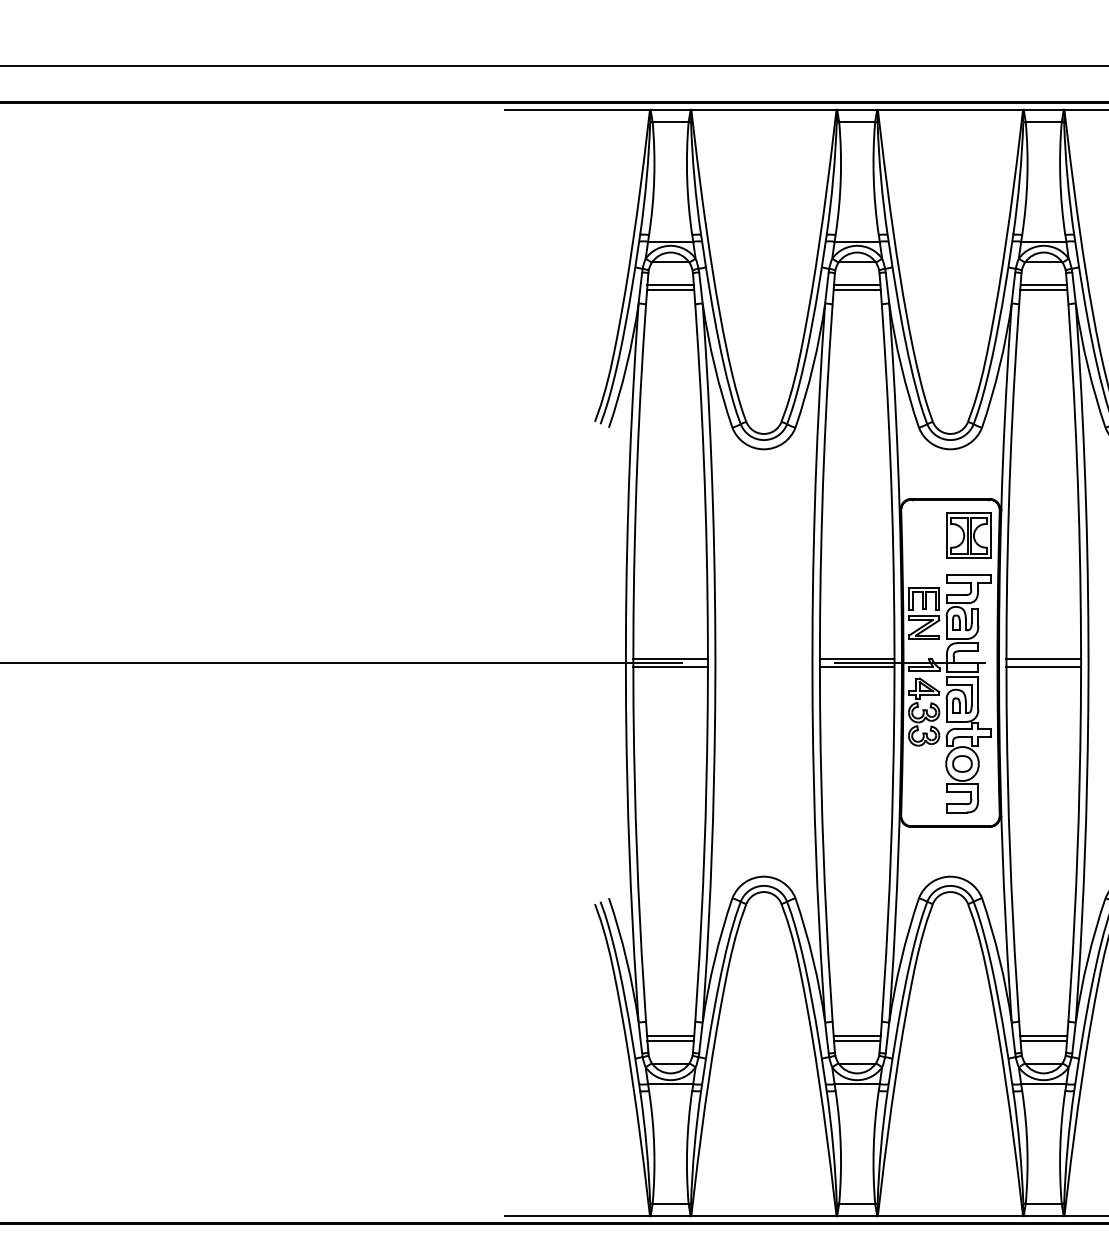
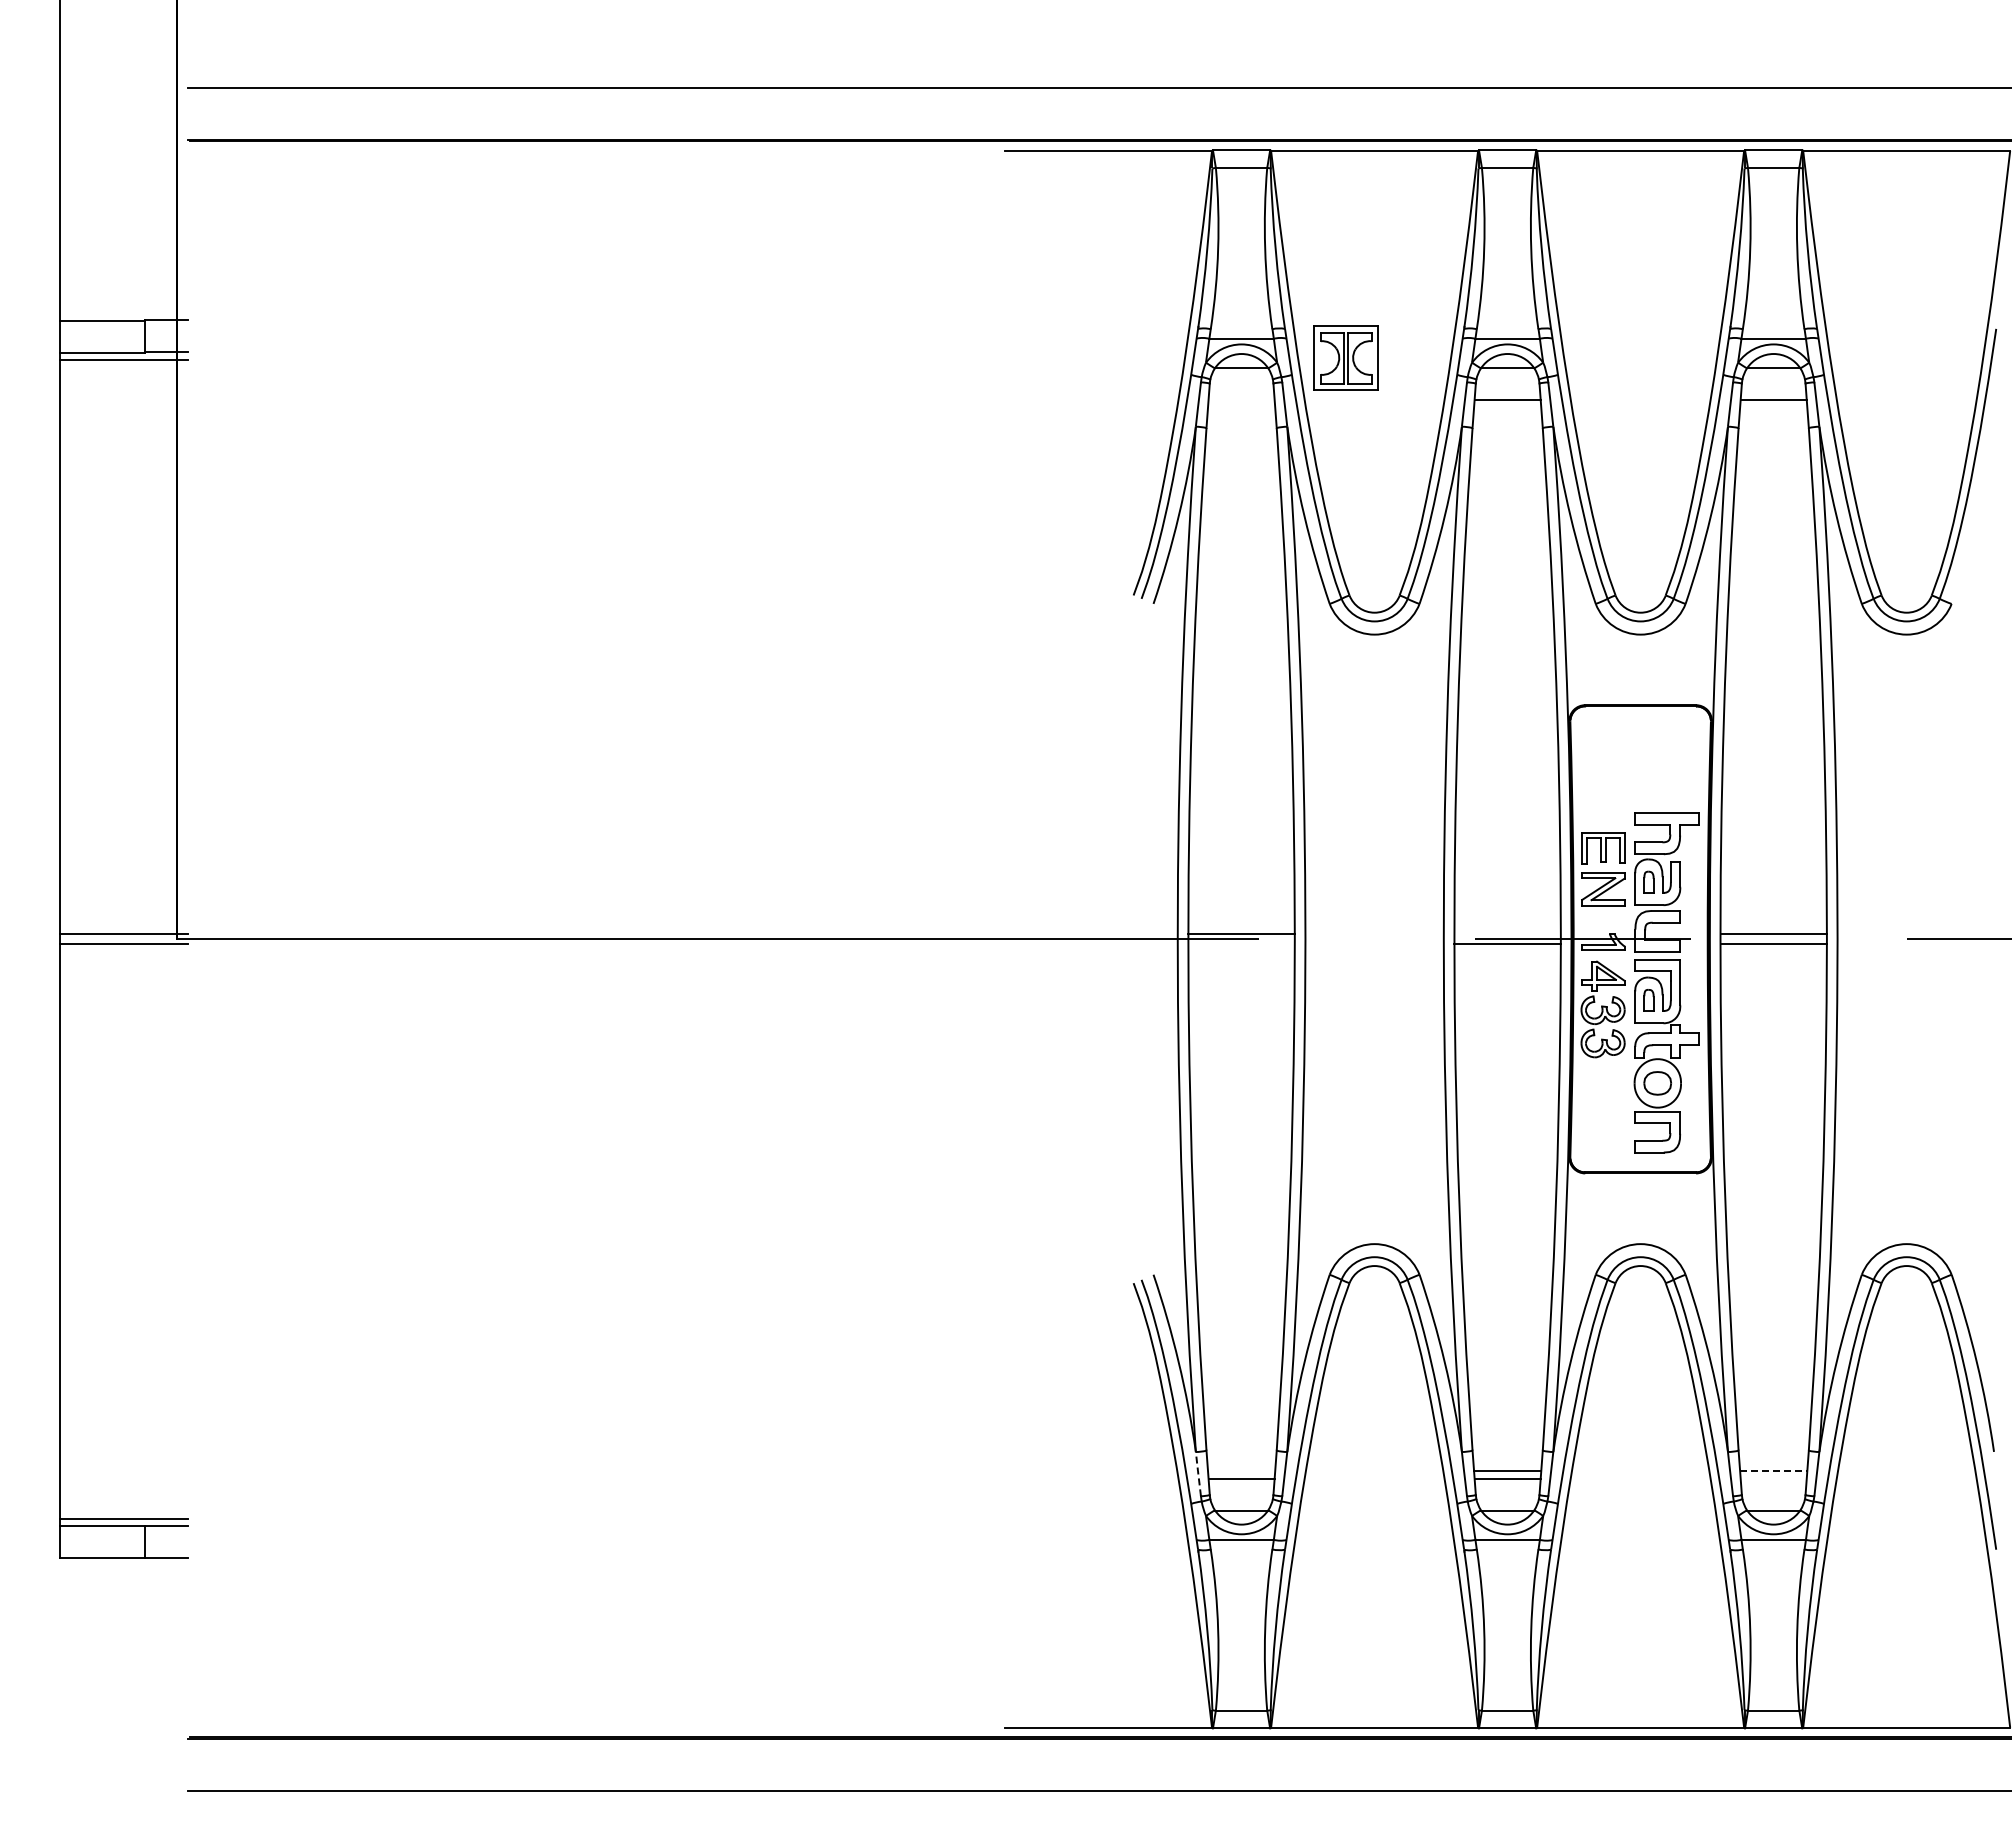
line: (670, 284) -> (1241, 399), removed
line: (670, 290) -> (1241, 407), removed
line: (857, 290) -> (1507, 407), removed
line: (1043, 290) -> (1773, 407), removed
part: (968, 535) -> (1345, 357), moved
line: (857, 659) -> (1507, 934), removed
line: (670, 666) -> (1241, 944), removed
line: (640, 1036) -> (1198, 1472), solid -> dashed
line: (670, 1036) -> (1241, 1471), removed
line: (1043, 1036) -> (1773, 1471), solid -> dashed
line: (1043, 1041) -> (1773, 1478), removed

